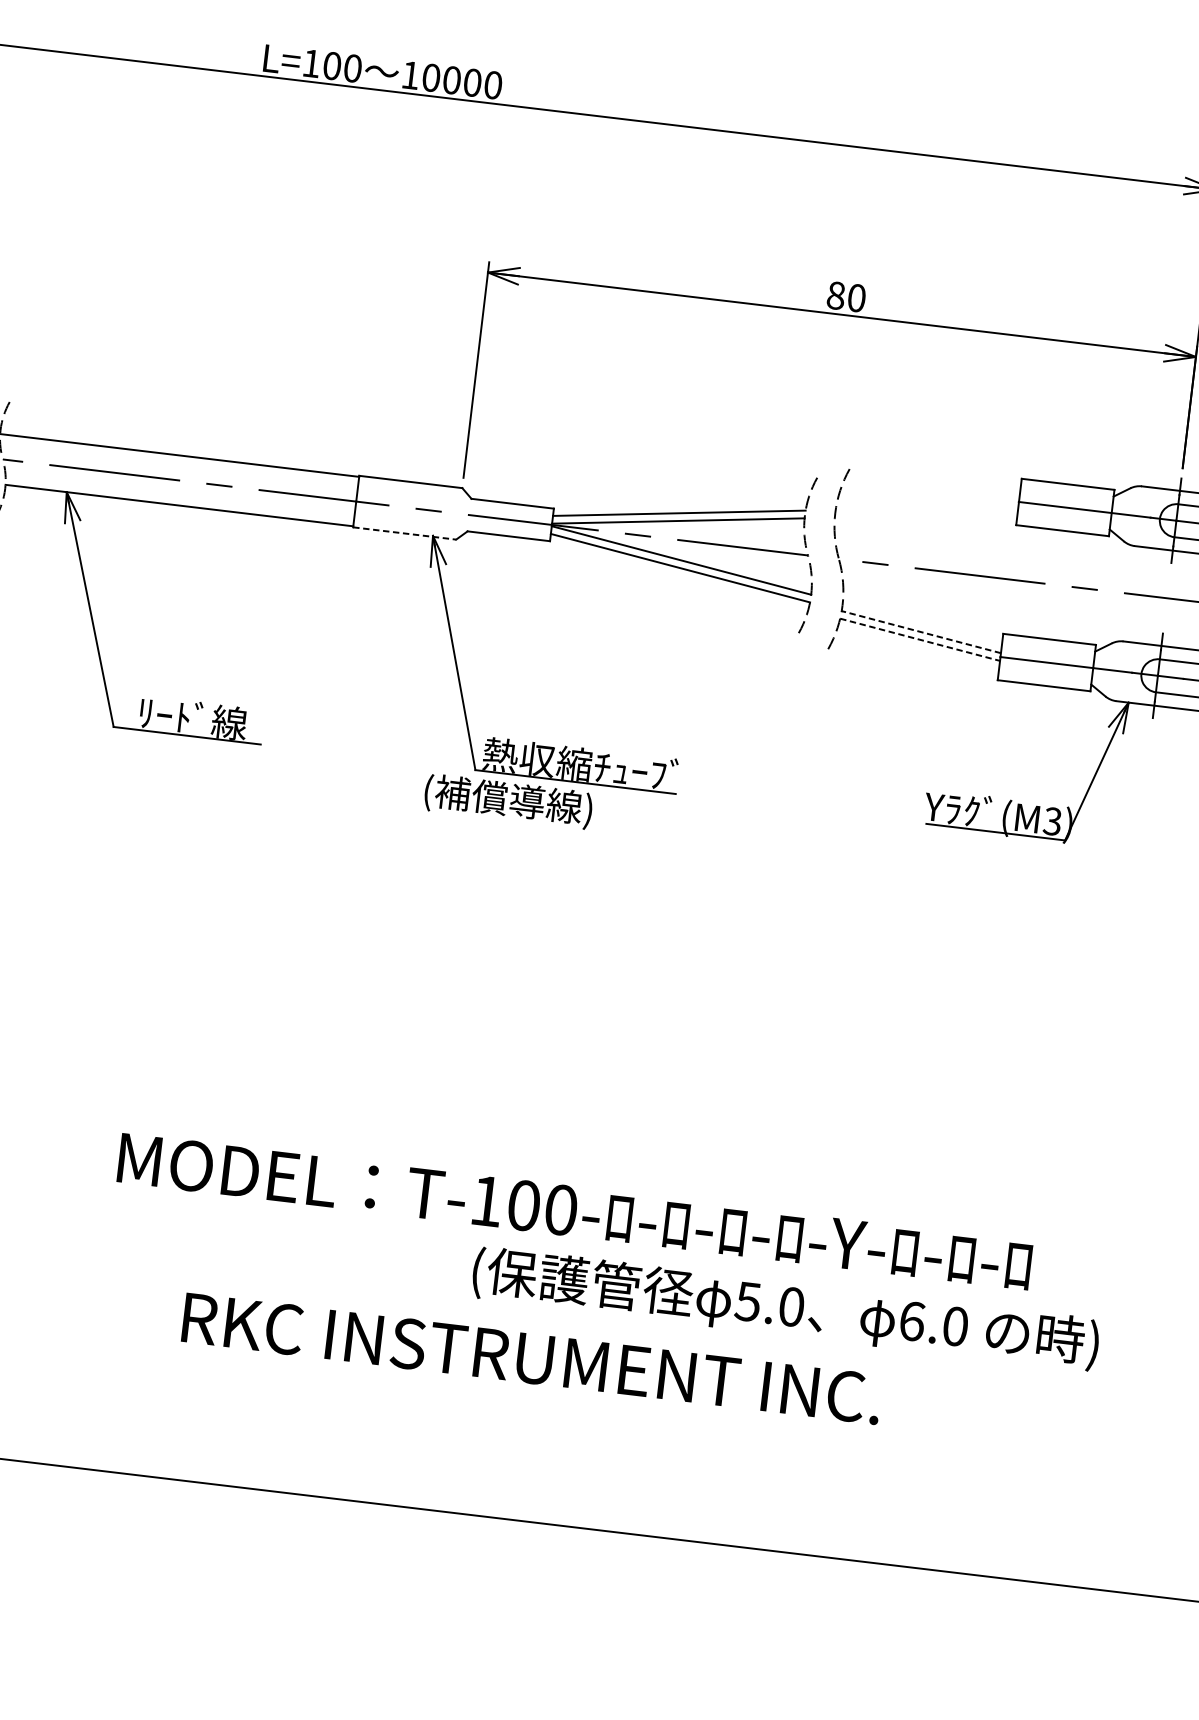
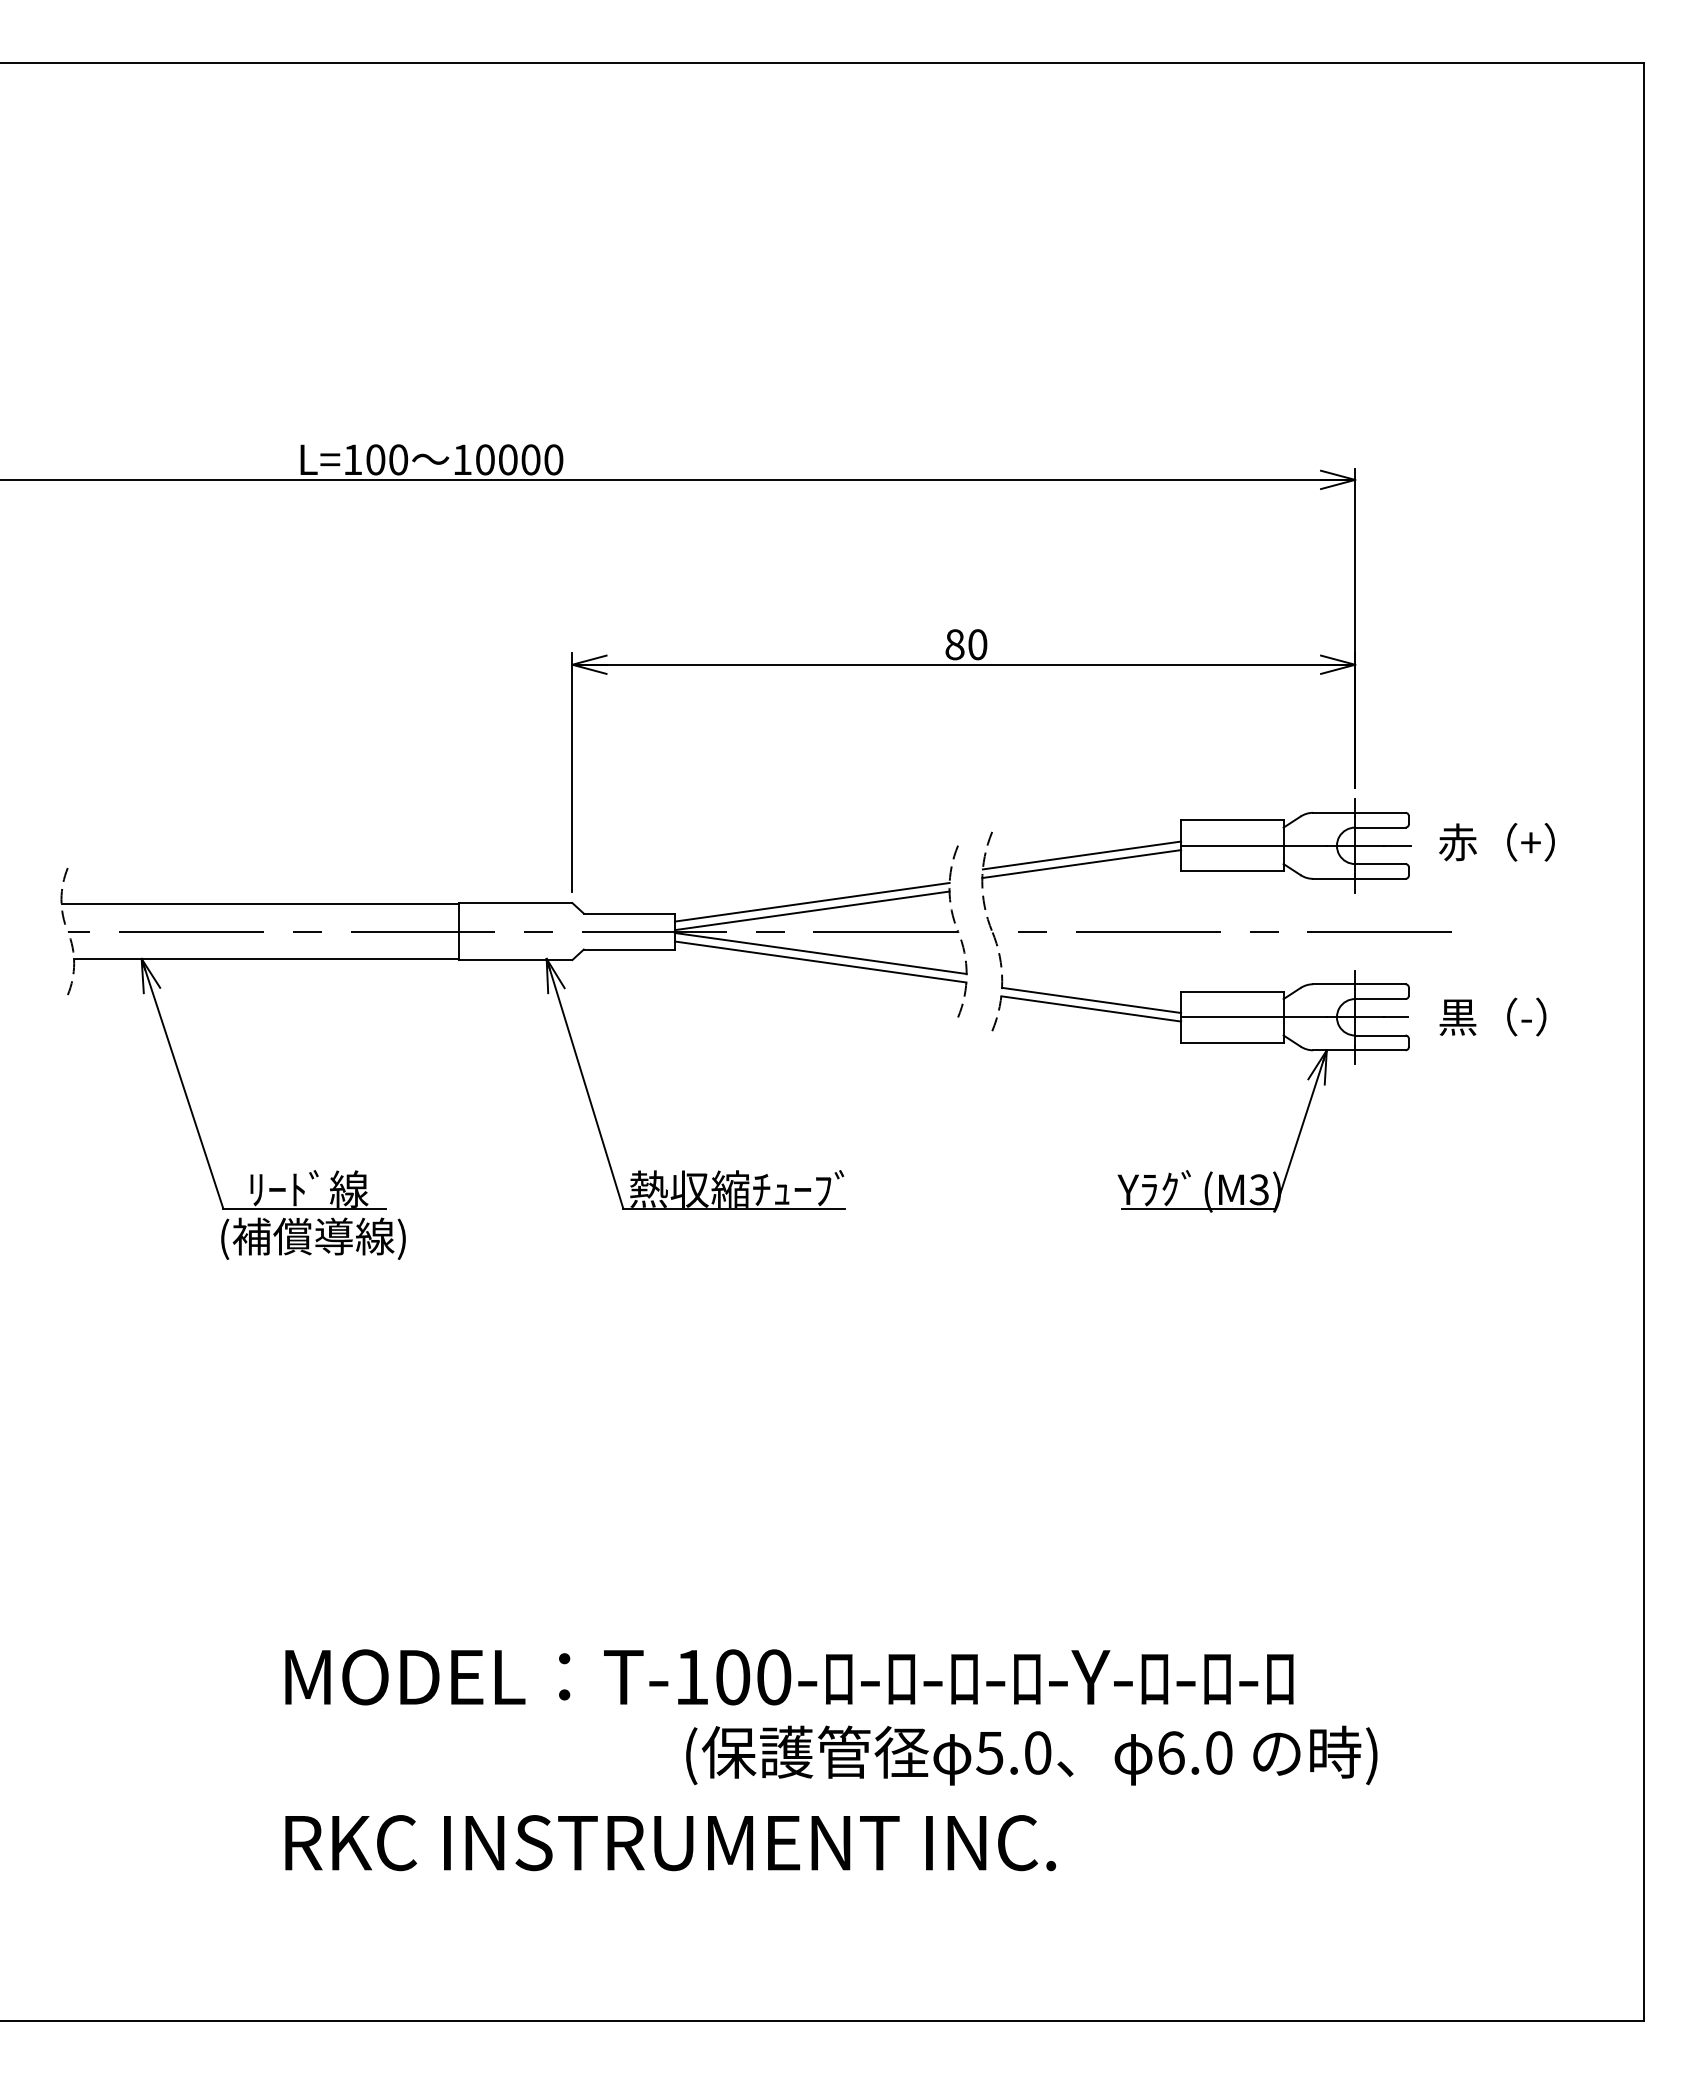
line: (927, 499) -> (1081, 855), added
line: (926, 508) -> (1081, 864), added
line: (404, 533) -> (515, 960), dashed -> solid
line: (921, 632) -> (1091, 1000), dashed -> solid
line: (920, 639) -> (1091, 1008), dashed -> solid
text: (508, 801) -> (313, 1238), moved
text: (531, 1359) -> (670, 1843), moved

